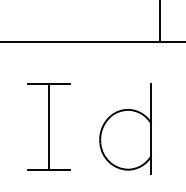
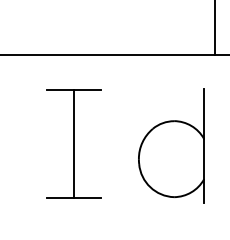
part: (48, 126) -> (73, 143), moved
part: (125, 128) -> (171, 144), moved

